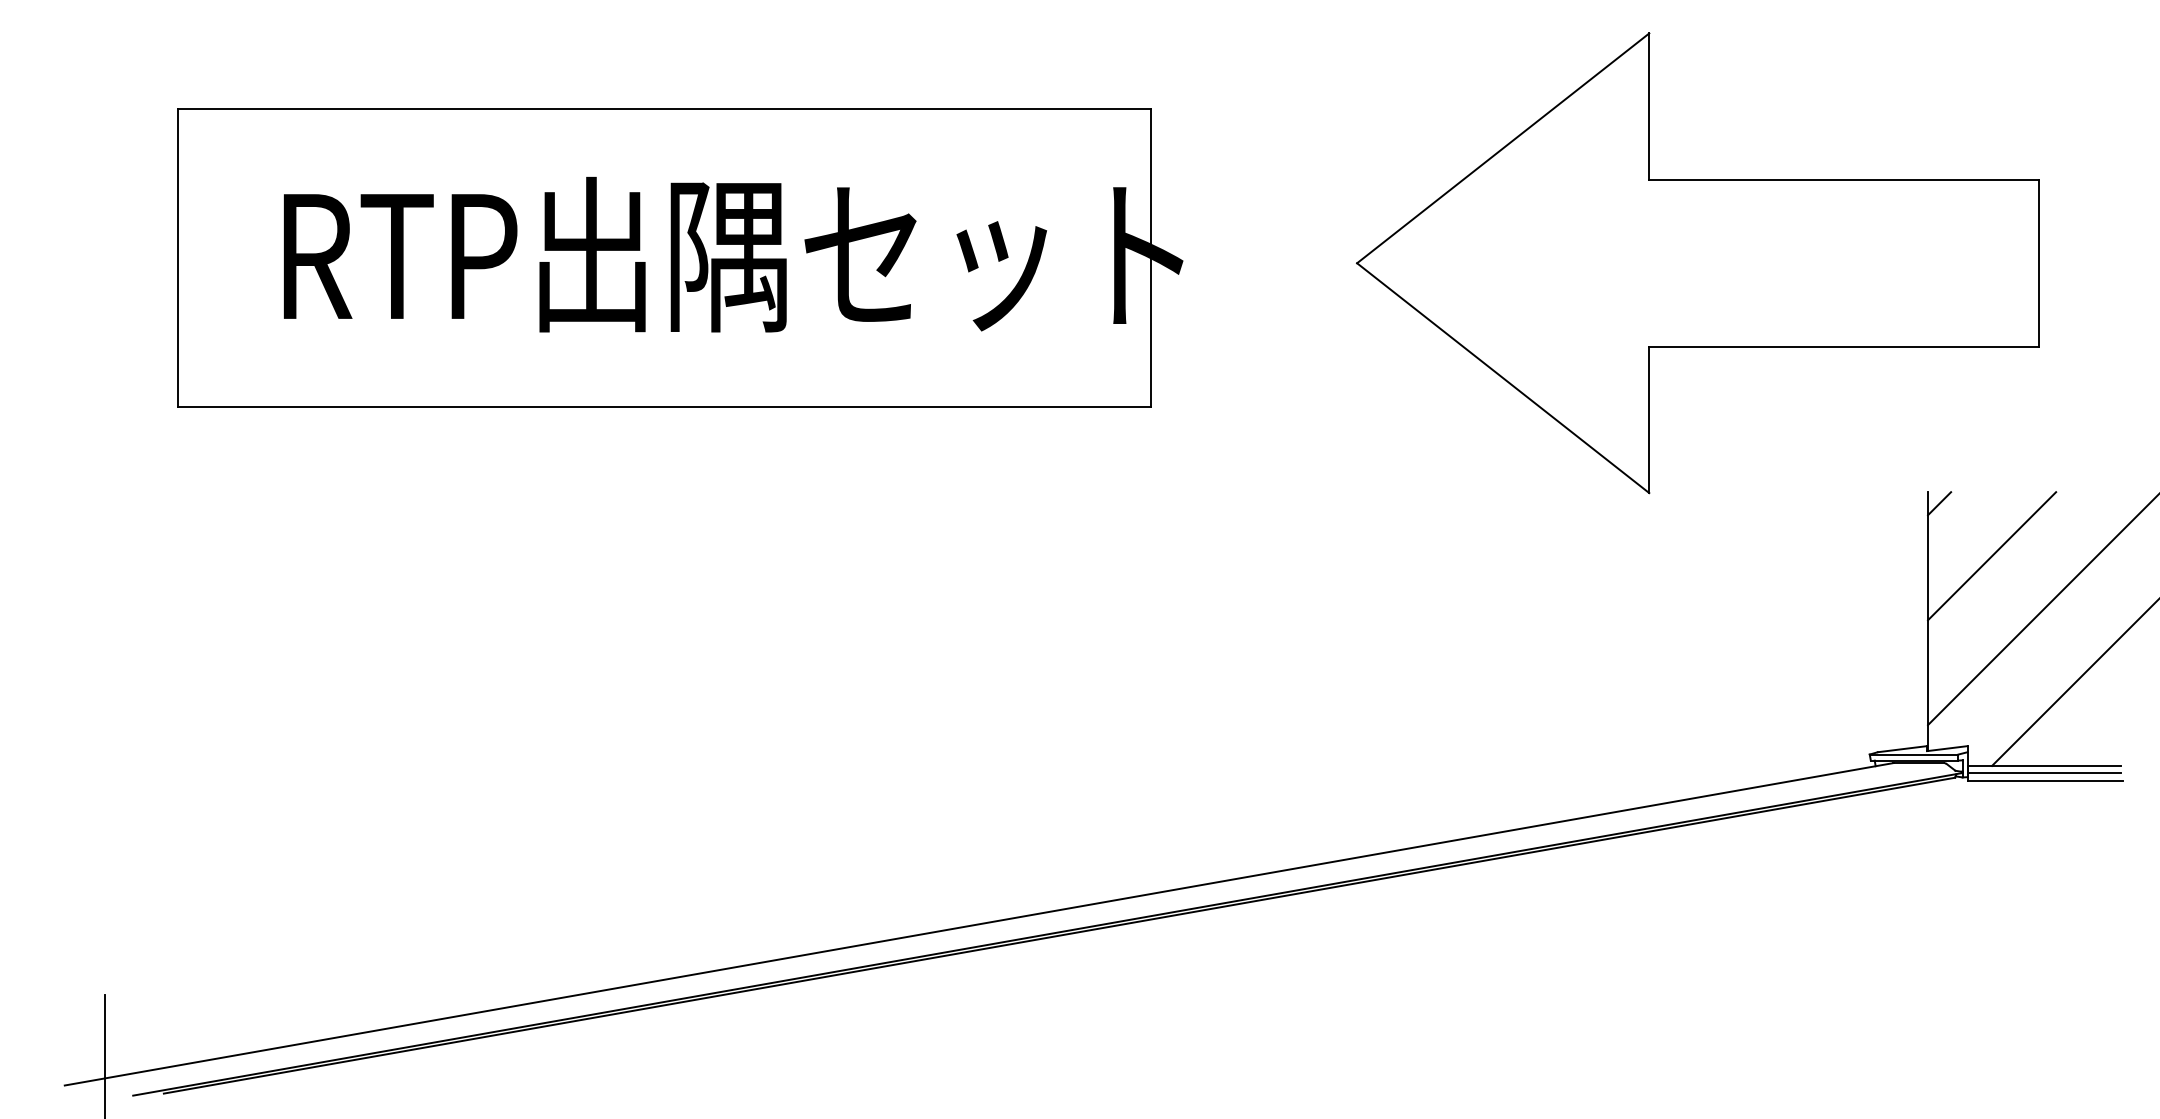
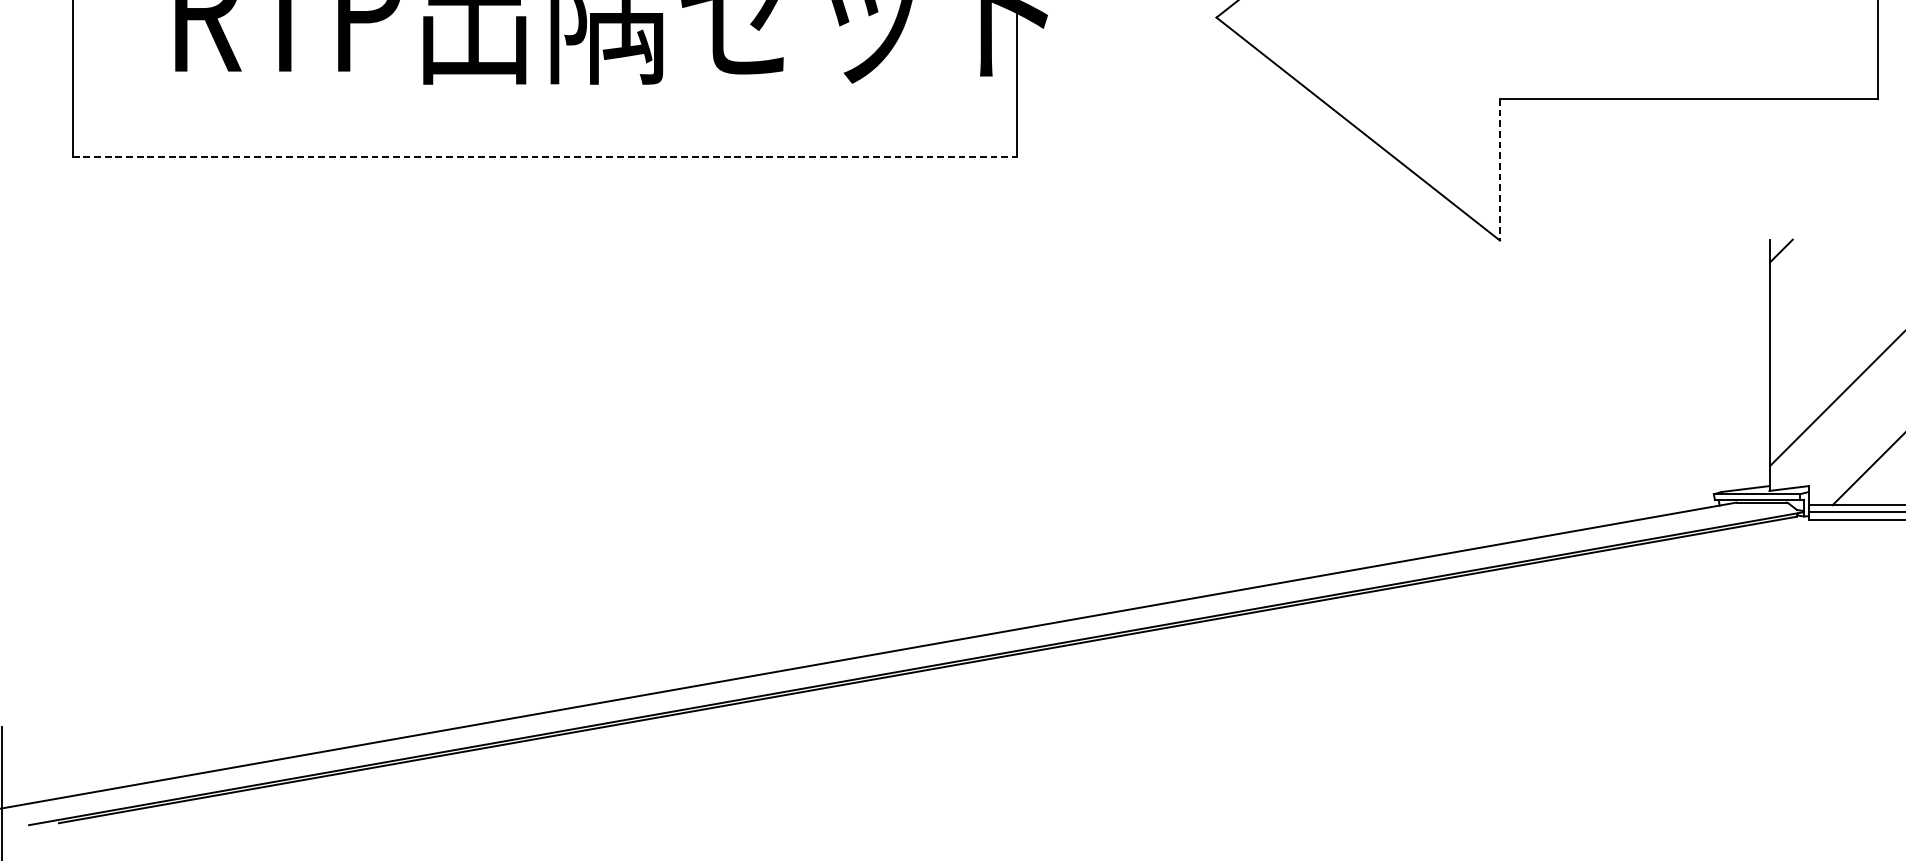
line: (664, 407) -> (544, 157), solid -> dashed
line: (1649, 420) -> (1500, 170), solid -> dashed
line: (1992, 556) -> (1832, 302), removed

